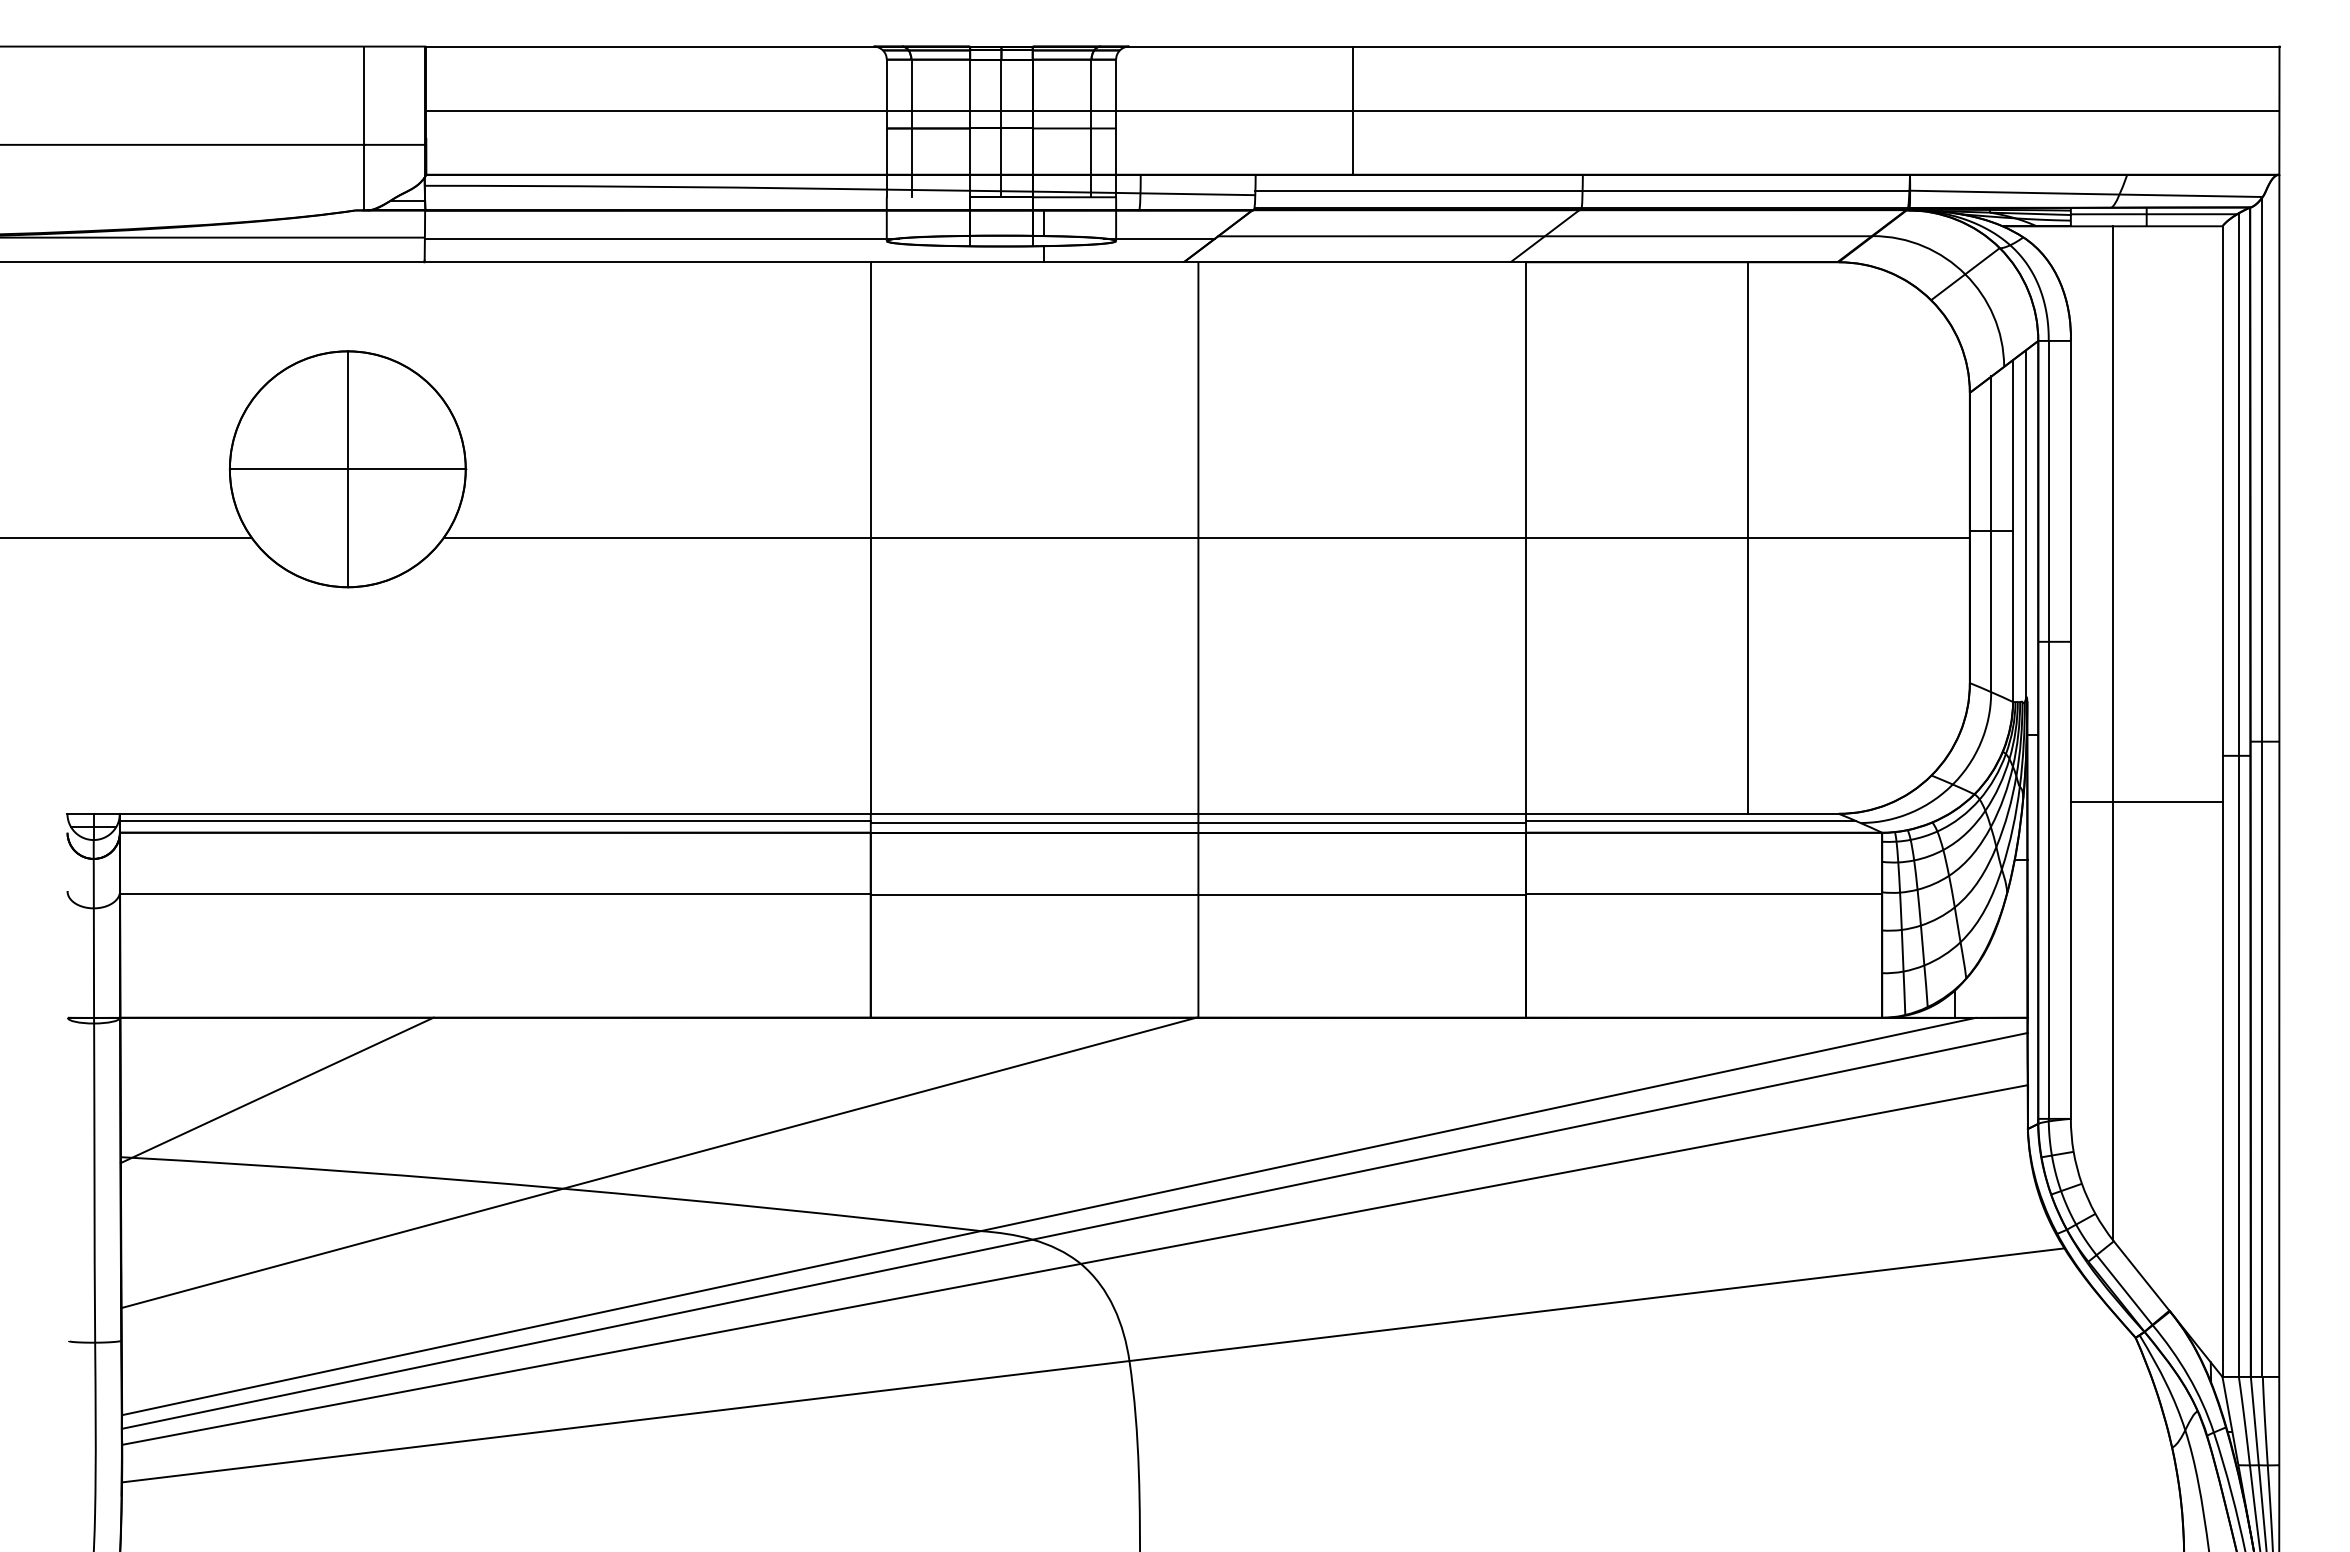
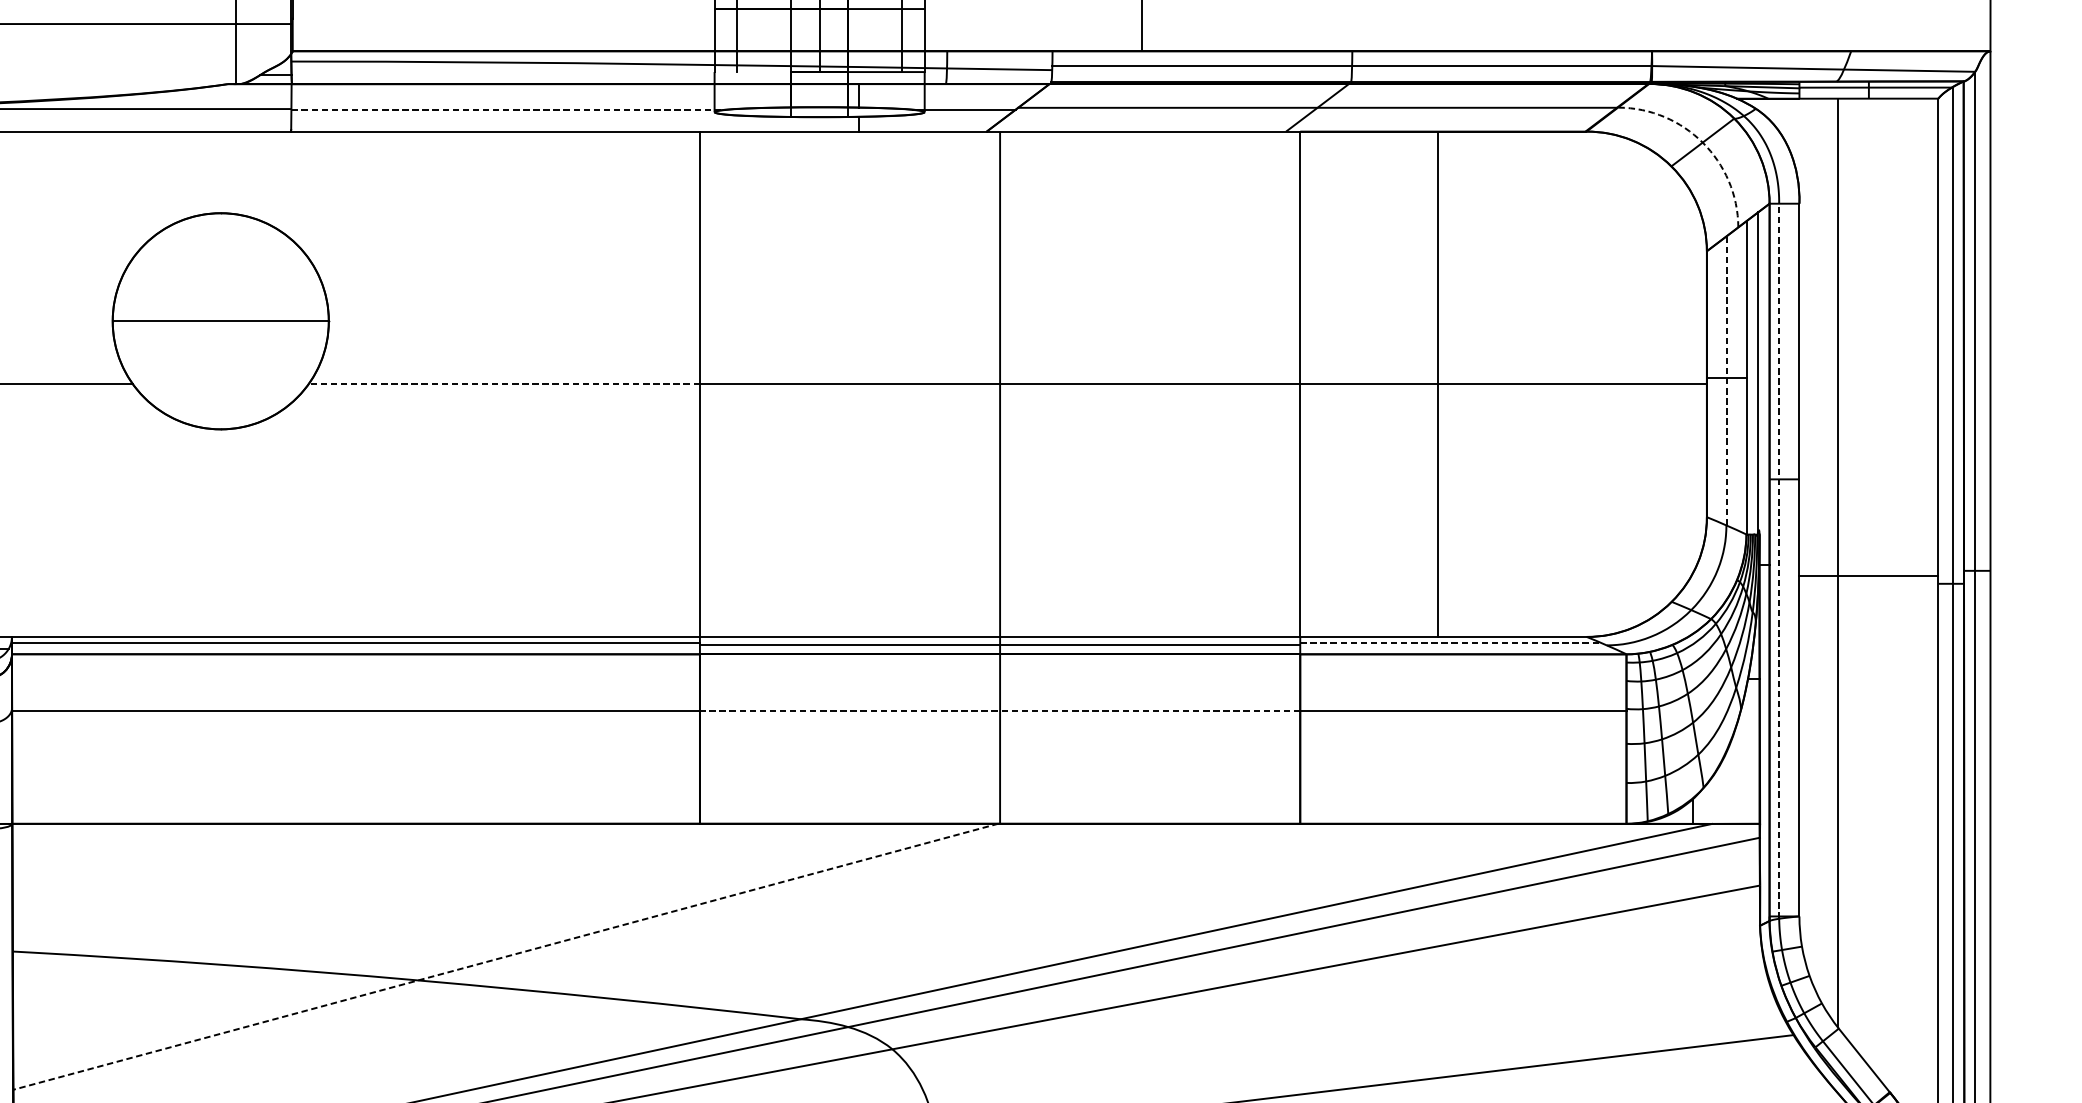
line: (662, 238) -> (509, 109), solid -> dashed
arc: (1965, 274) -> (1702, 142), solid -> dashed
line: (347, 469) -> (220, 321), removed
line: (1991, 534) -> (1726, 381), solid -> dashed
line: (1748, 537) -> (1438, 383), moved
line: (657, 538) -> (504, 384), solid -> dashed
line: (2048, 730) -> (1778, 560), solid -> dashed
line: (2146, 801) -> (1868, 576), moved
line: (1690, 820) -> (1450, 643), solid -> dashed
line: (1198, 894) -> (1000, 710), solid -> dashed
line: (276, 1090) -> (155, 890), removed
line: (659, 1162) -> (506, 956), solid -> dashed

